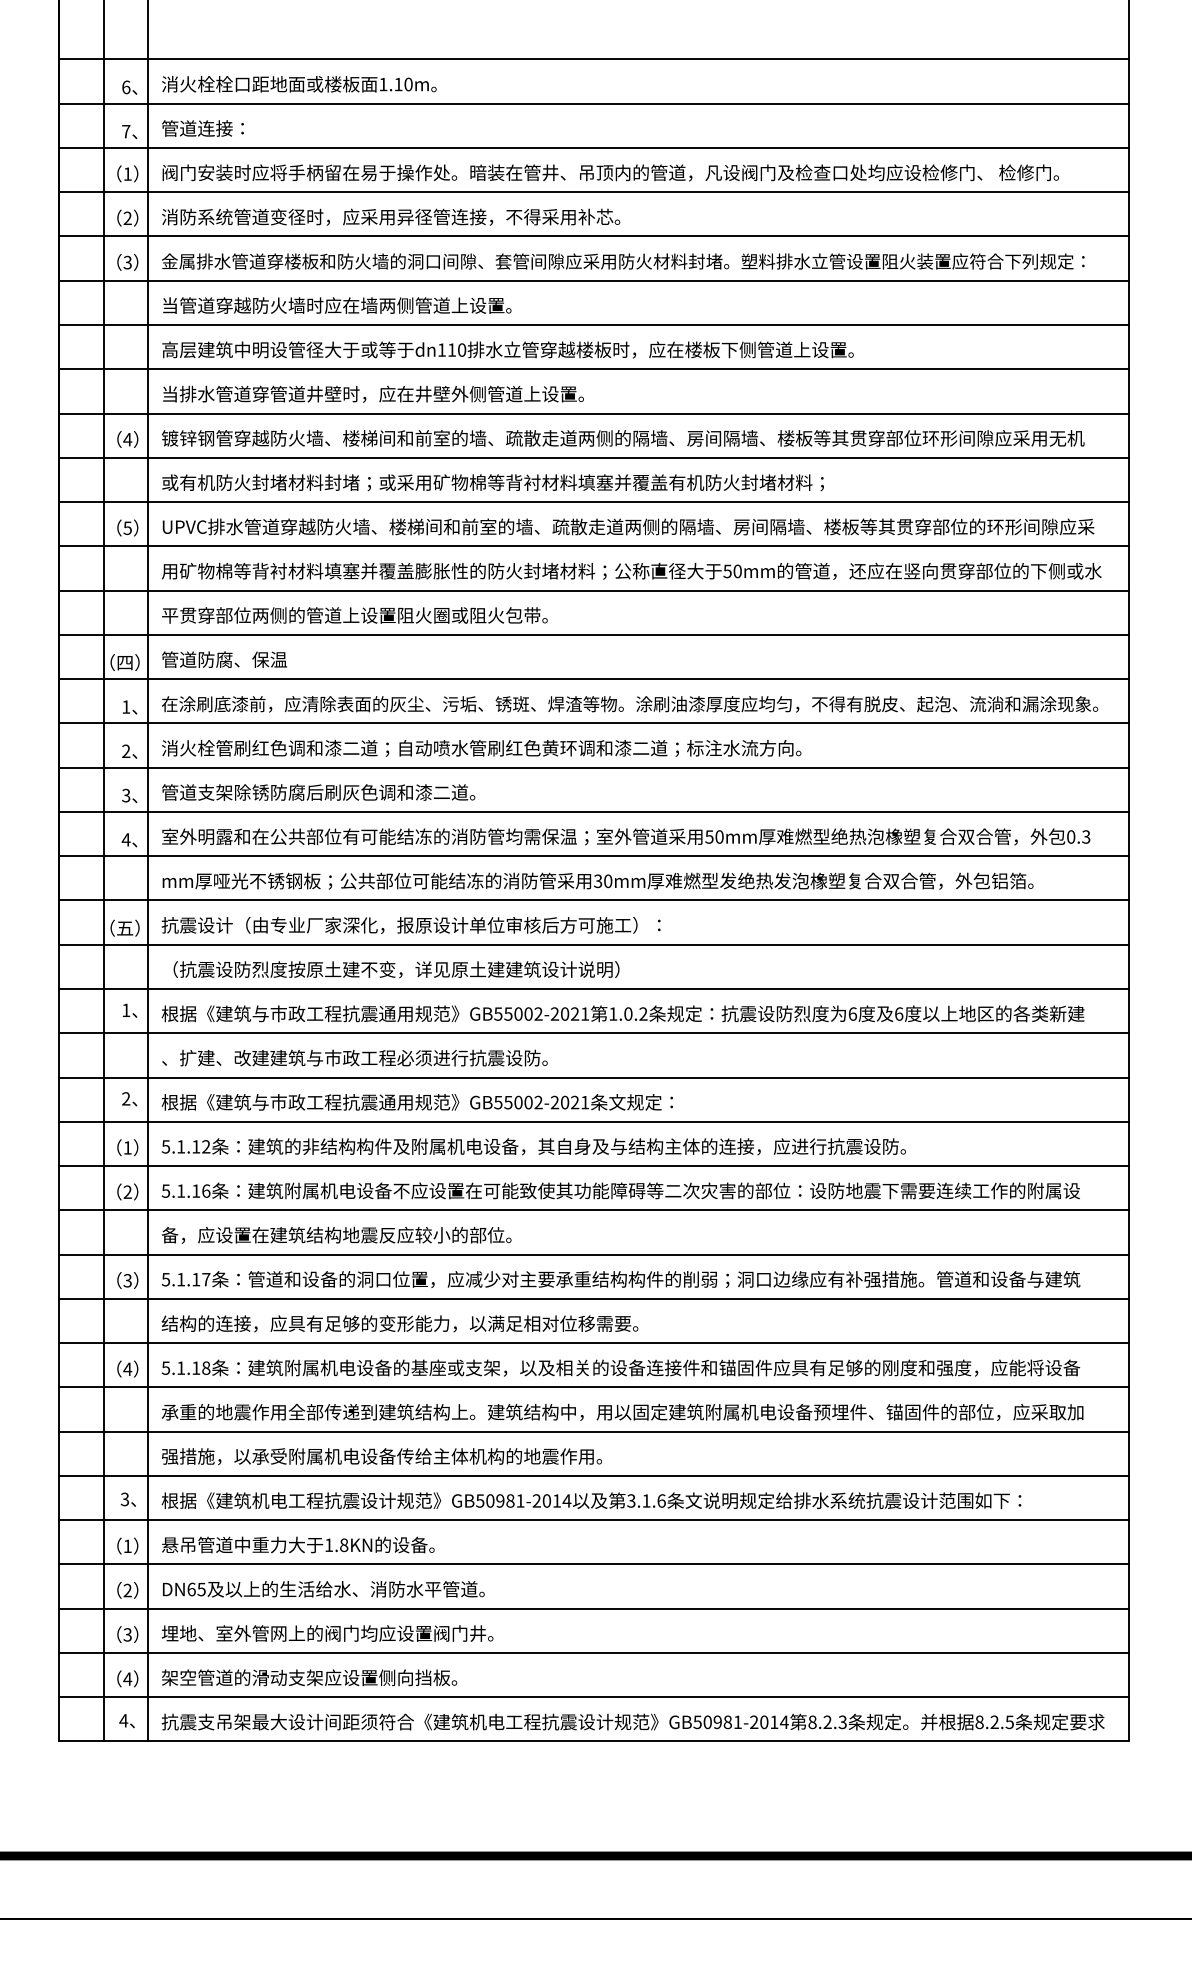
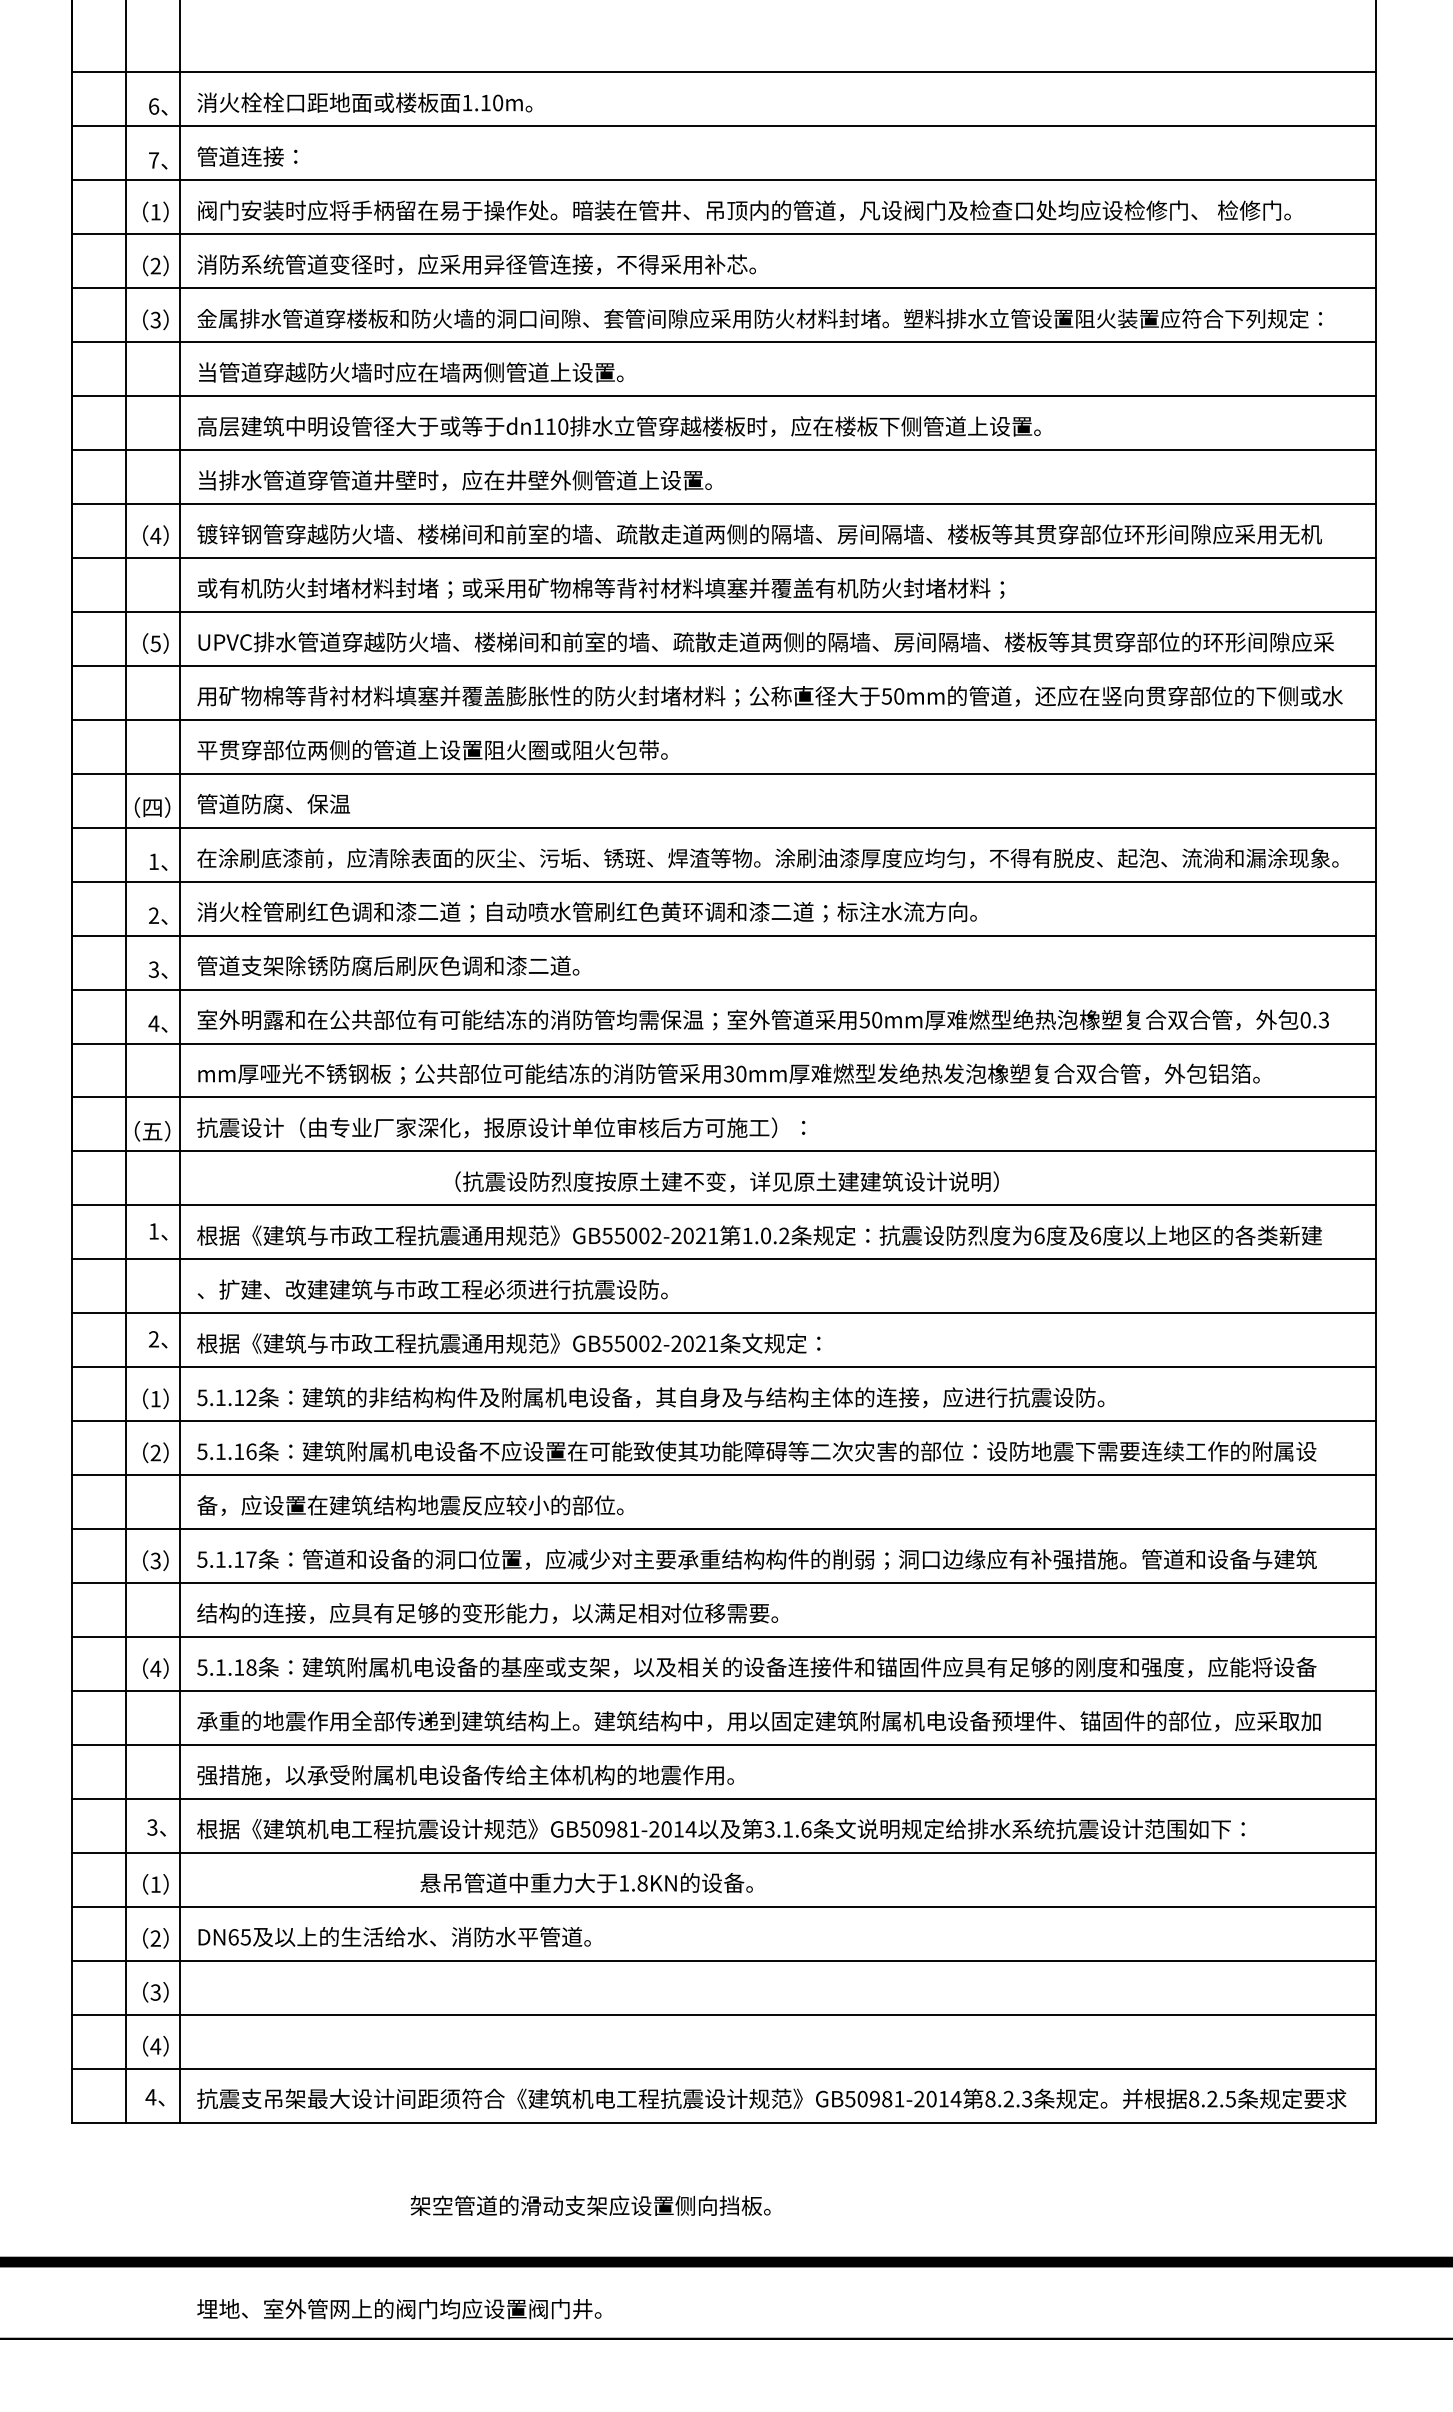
text: (396, 969) -> (727, 1181), moved
text: (298, 1544) -> (586, 1882), moved
text: (327, 1633) -> (399, 2309), moved
text: (309, 1677) -> (590, 2205), moved

